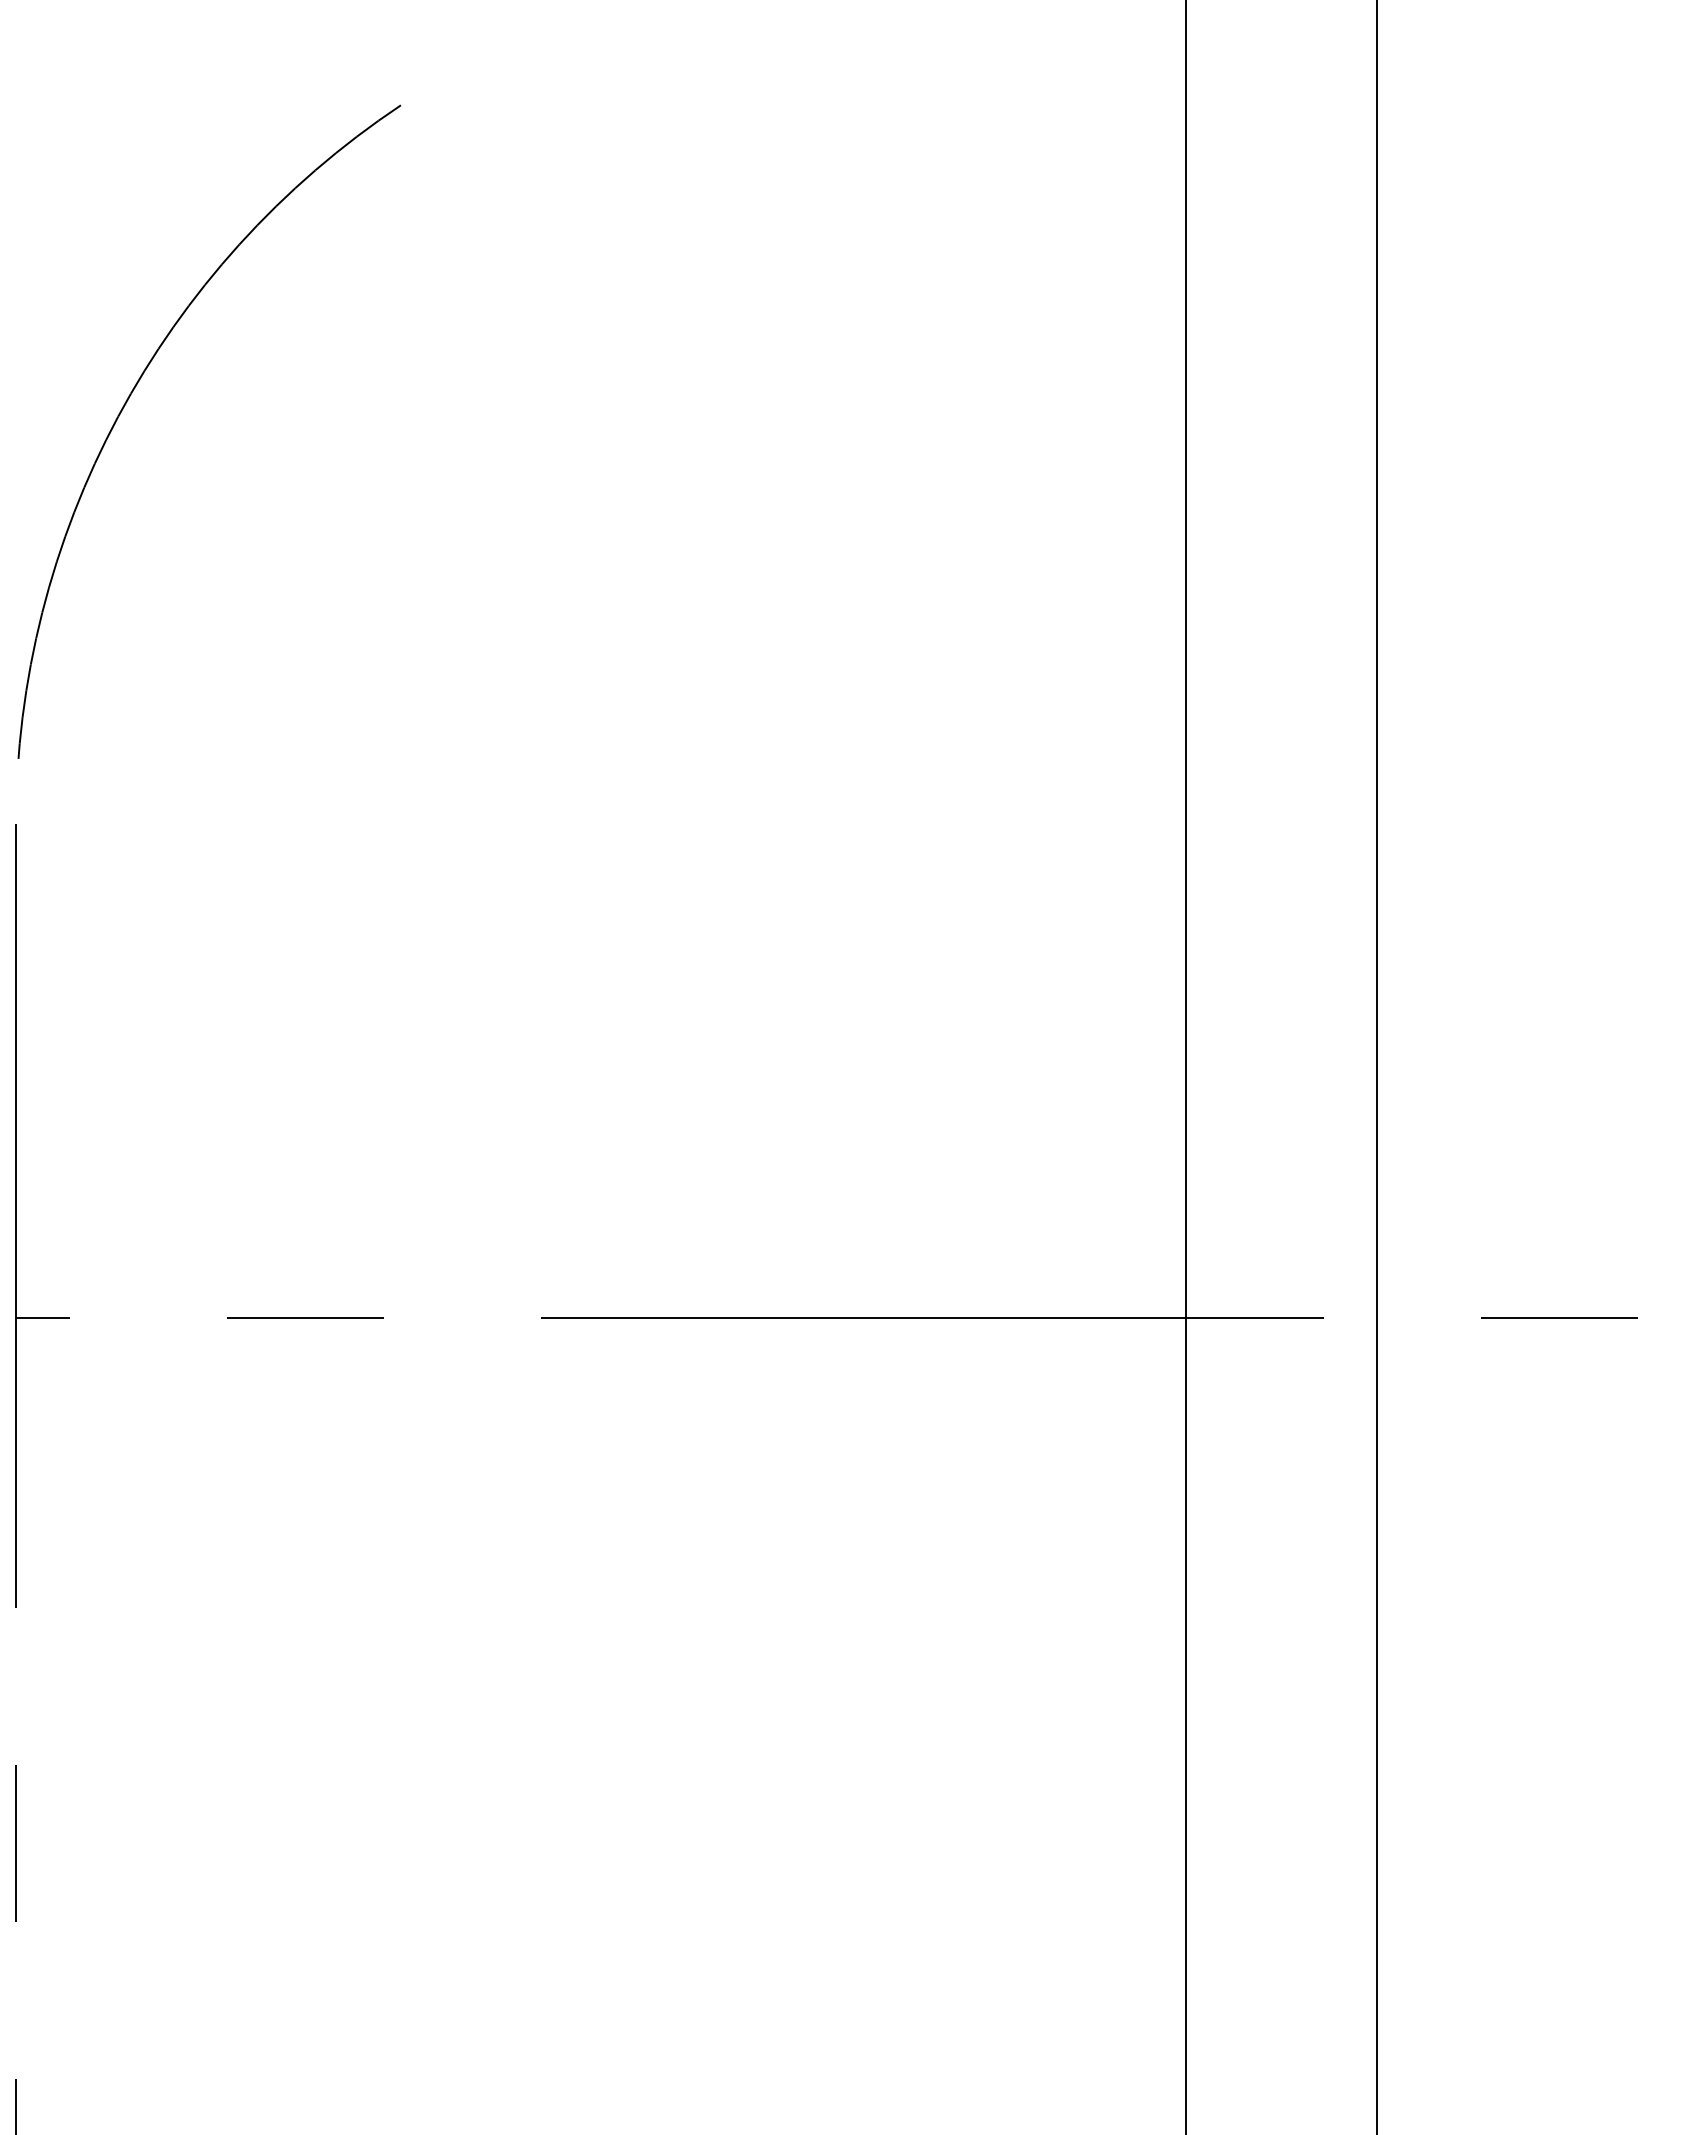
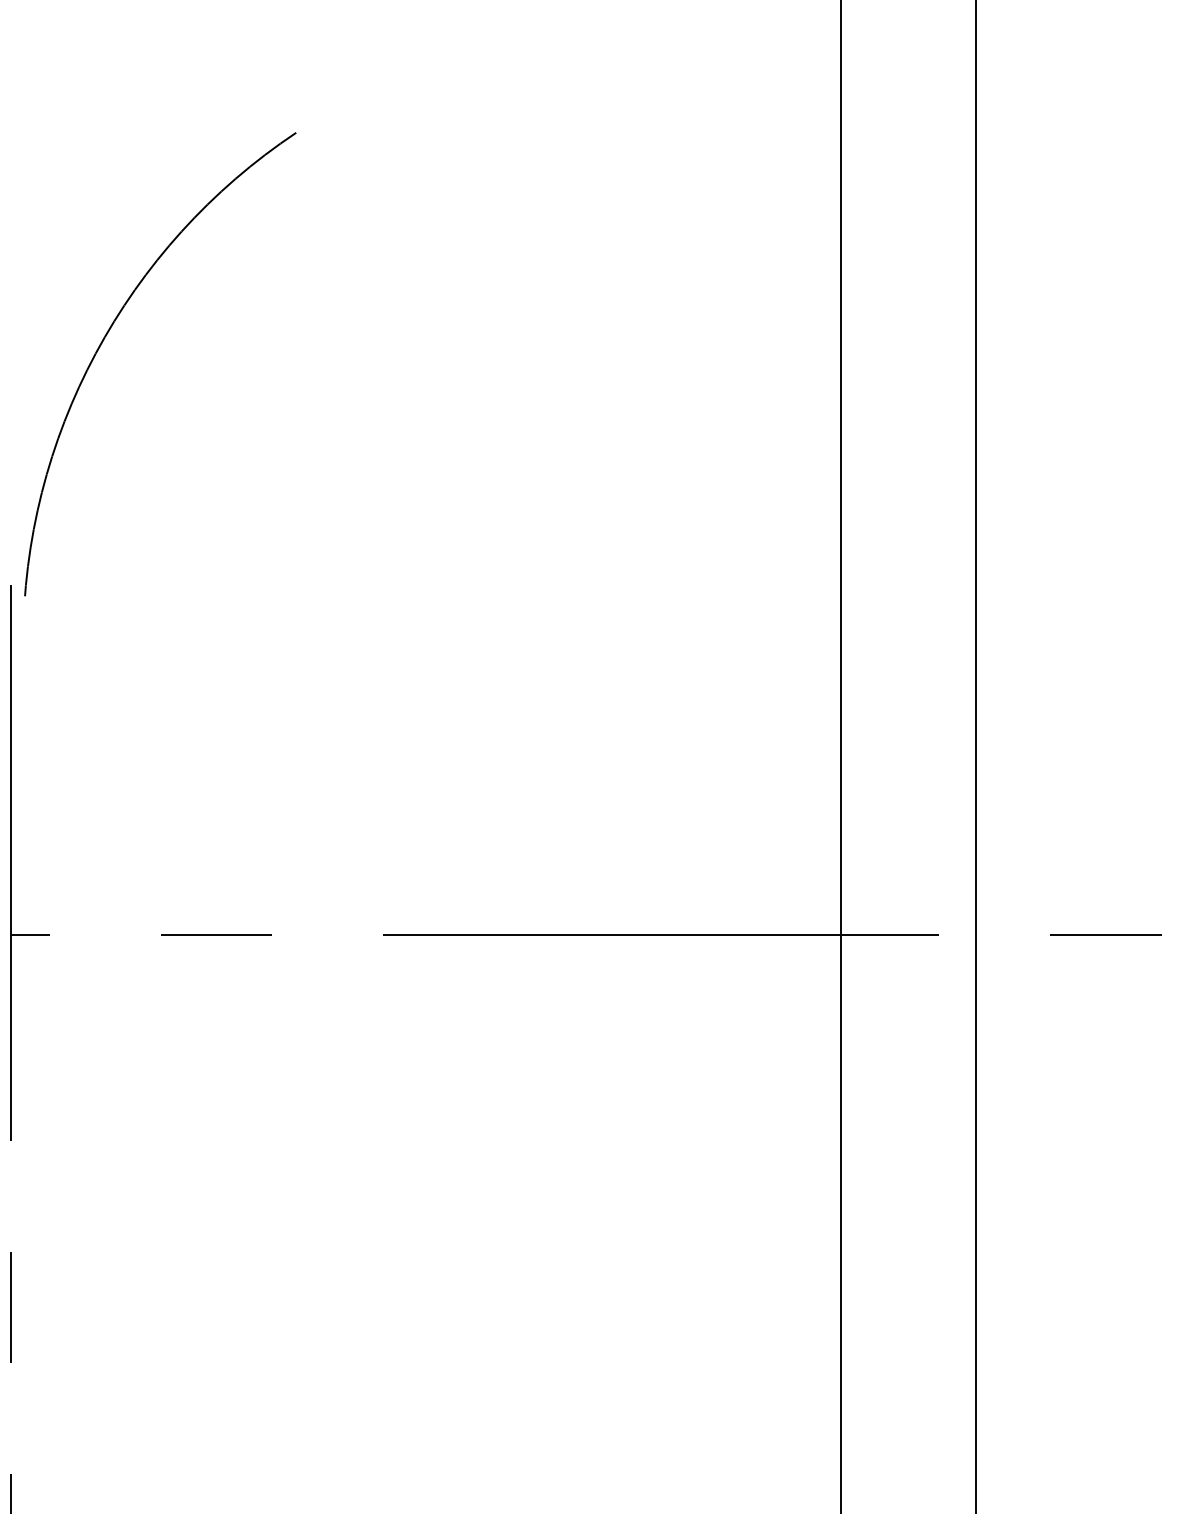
arc: (135, 388) -> (108, 333), moved

